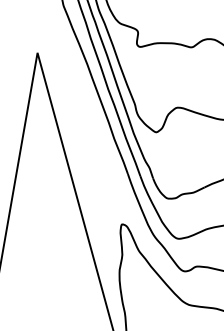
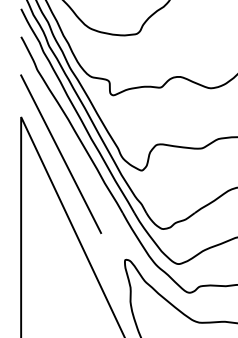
line: (73, 100) -> (61, 154), added

